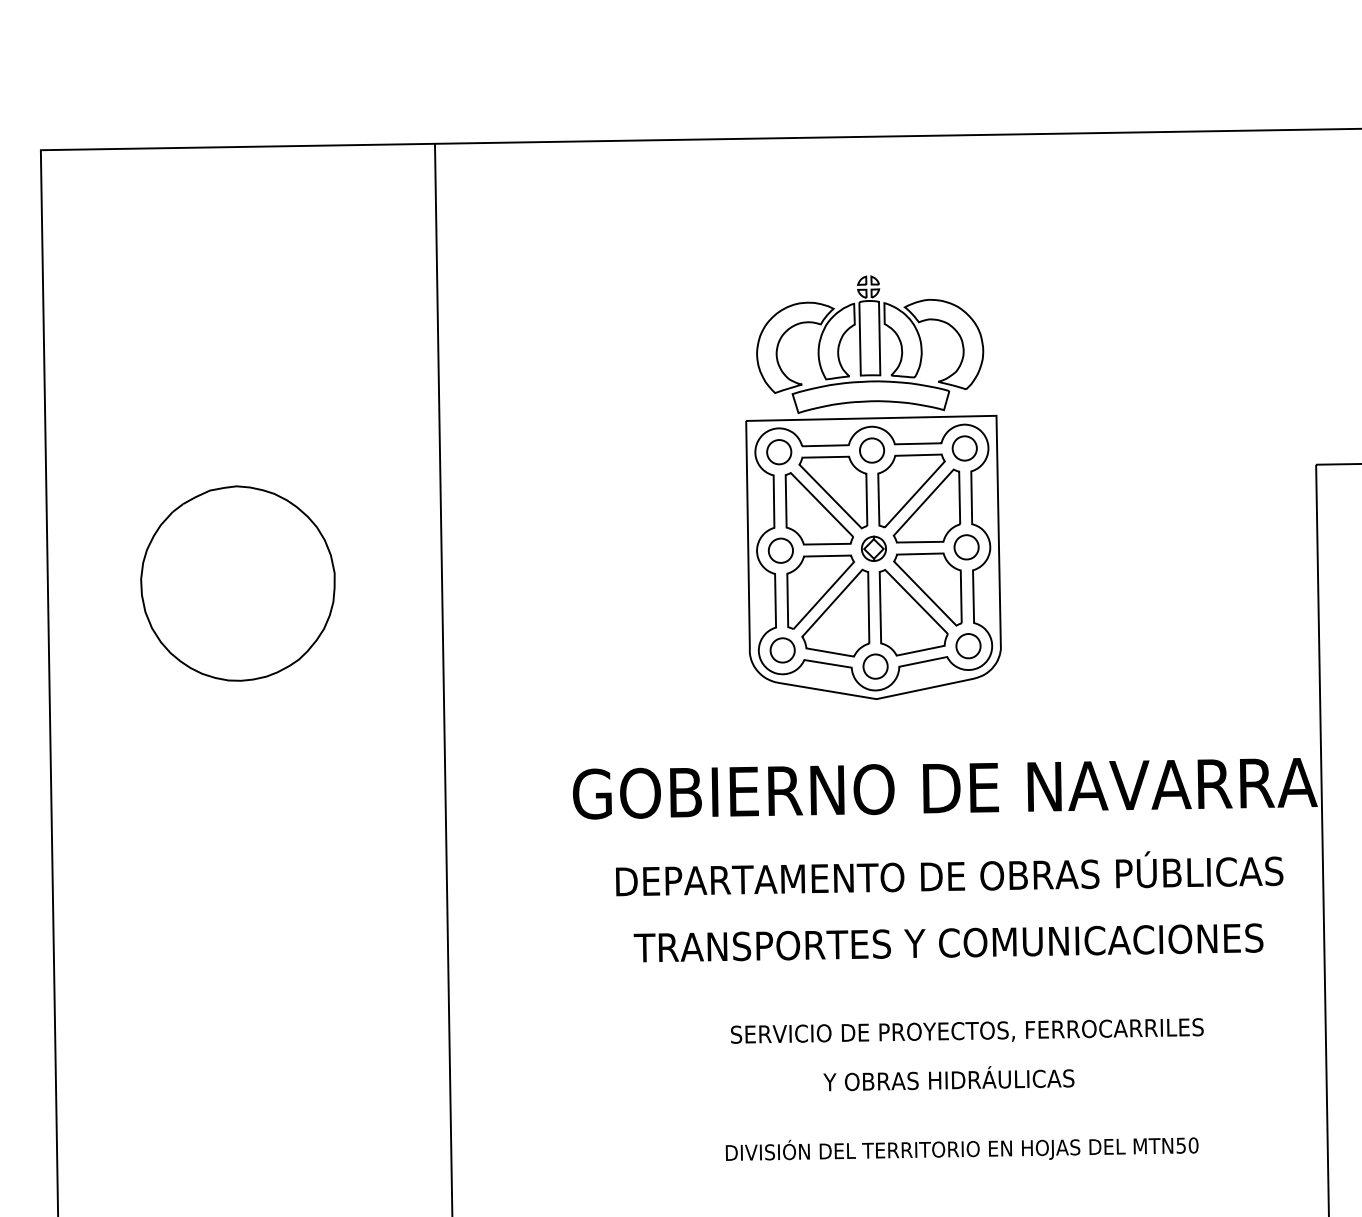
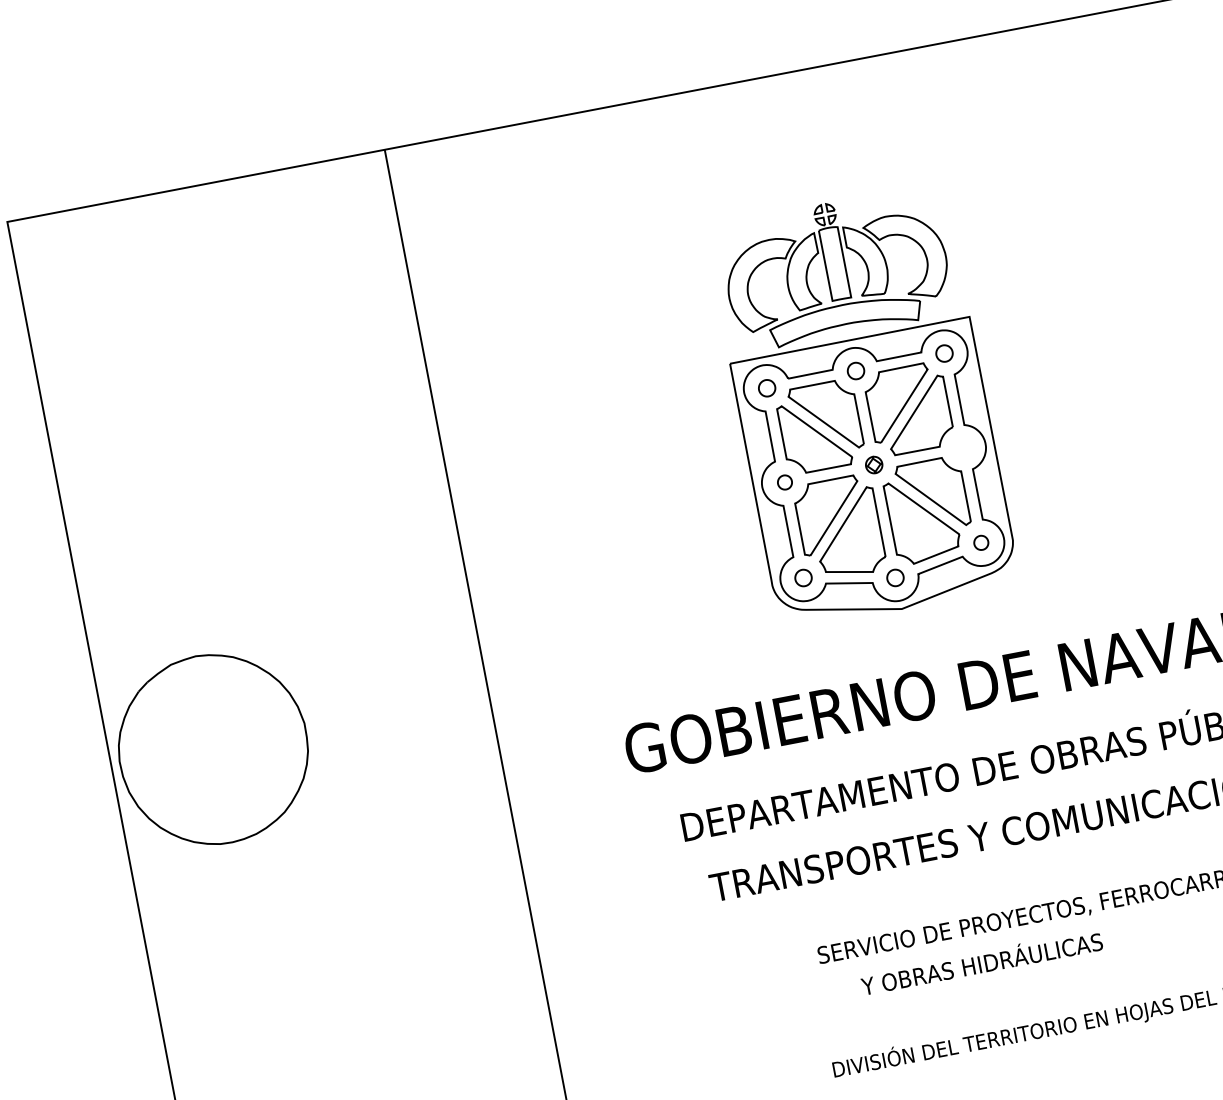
part: (964, 448) -> (944, 353), size x0.7
part: (872, 450) -> (856, 370), size x0.7
part: (779, 452) -> (767, 388), size x0.7
part: (966, 547) -> (962, 448), removed
part: (873, 548) -> (873, 464), size x0.7
part: (780, 550) -> (784, 482), size x0.6
part: (237, 583) -> (212, 749), moved
part: (968, 646) -> (981, 543), size x0.6
part: (782, 650) -> (803, 578), size x0.7
part: (875, 666) -> (895, 577), size x0.7
text: (948, 1078) -> (981, 962), moved

